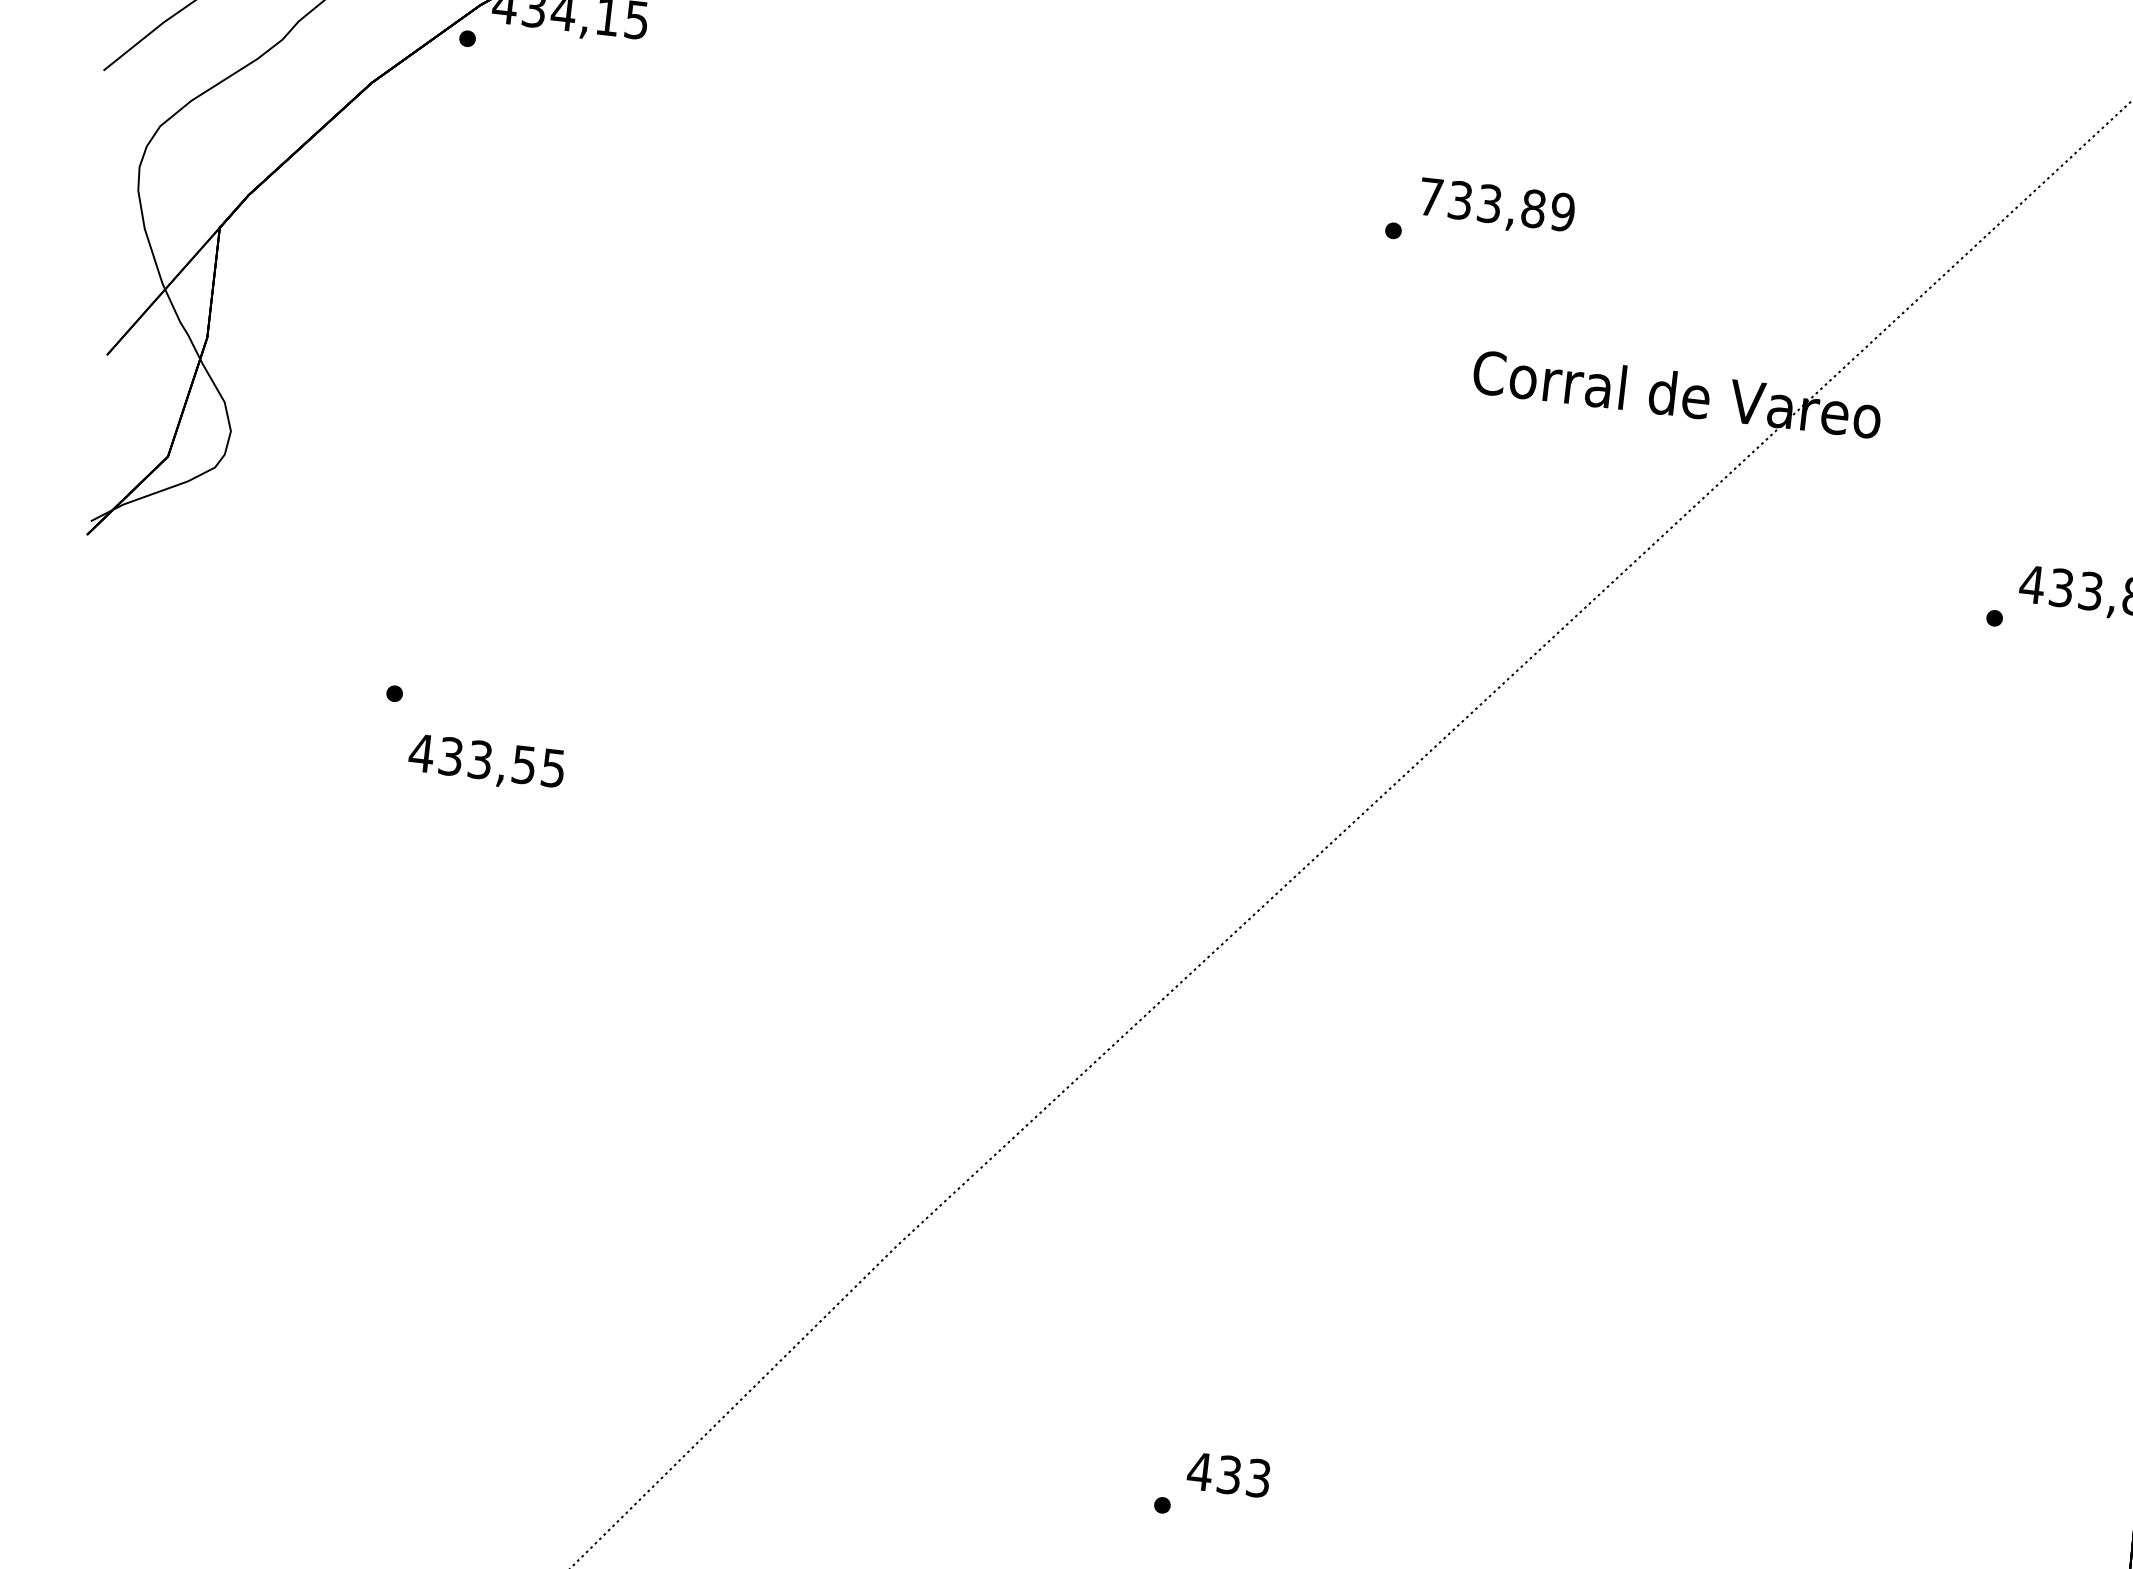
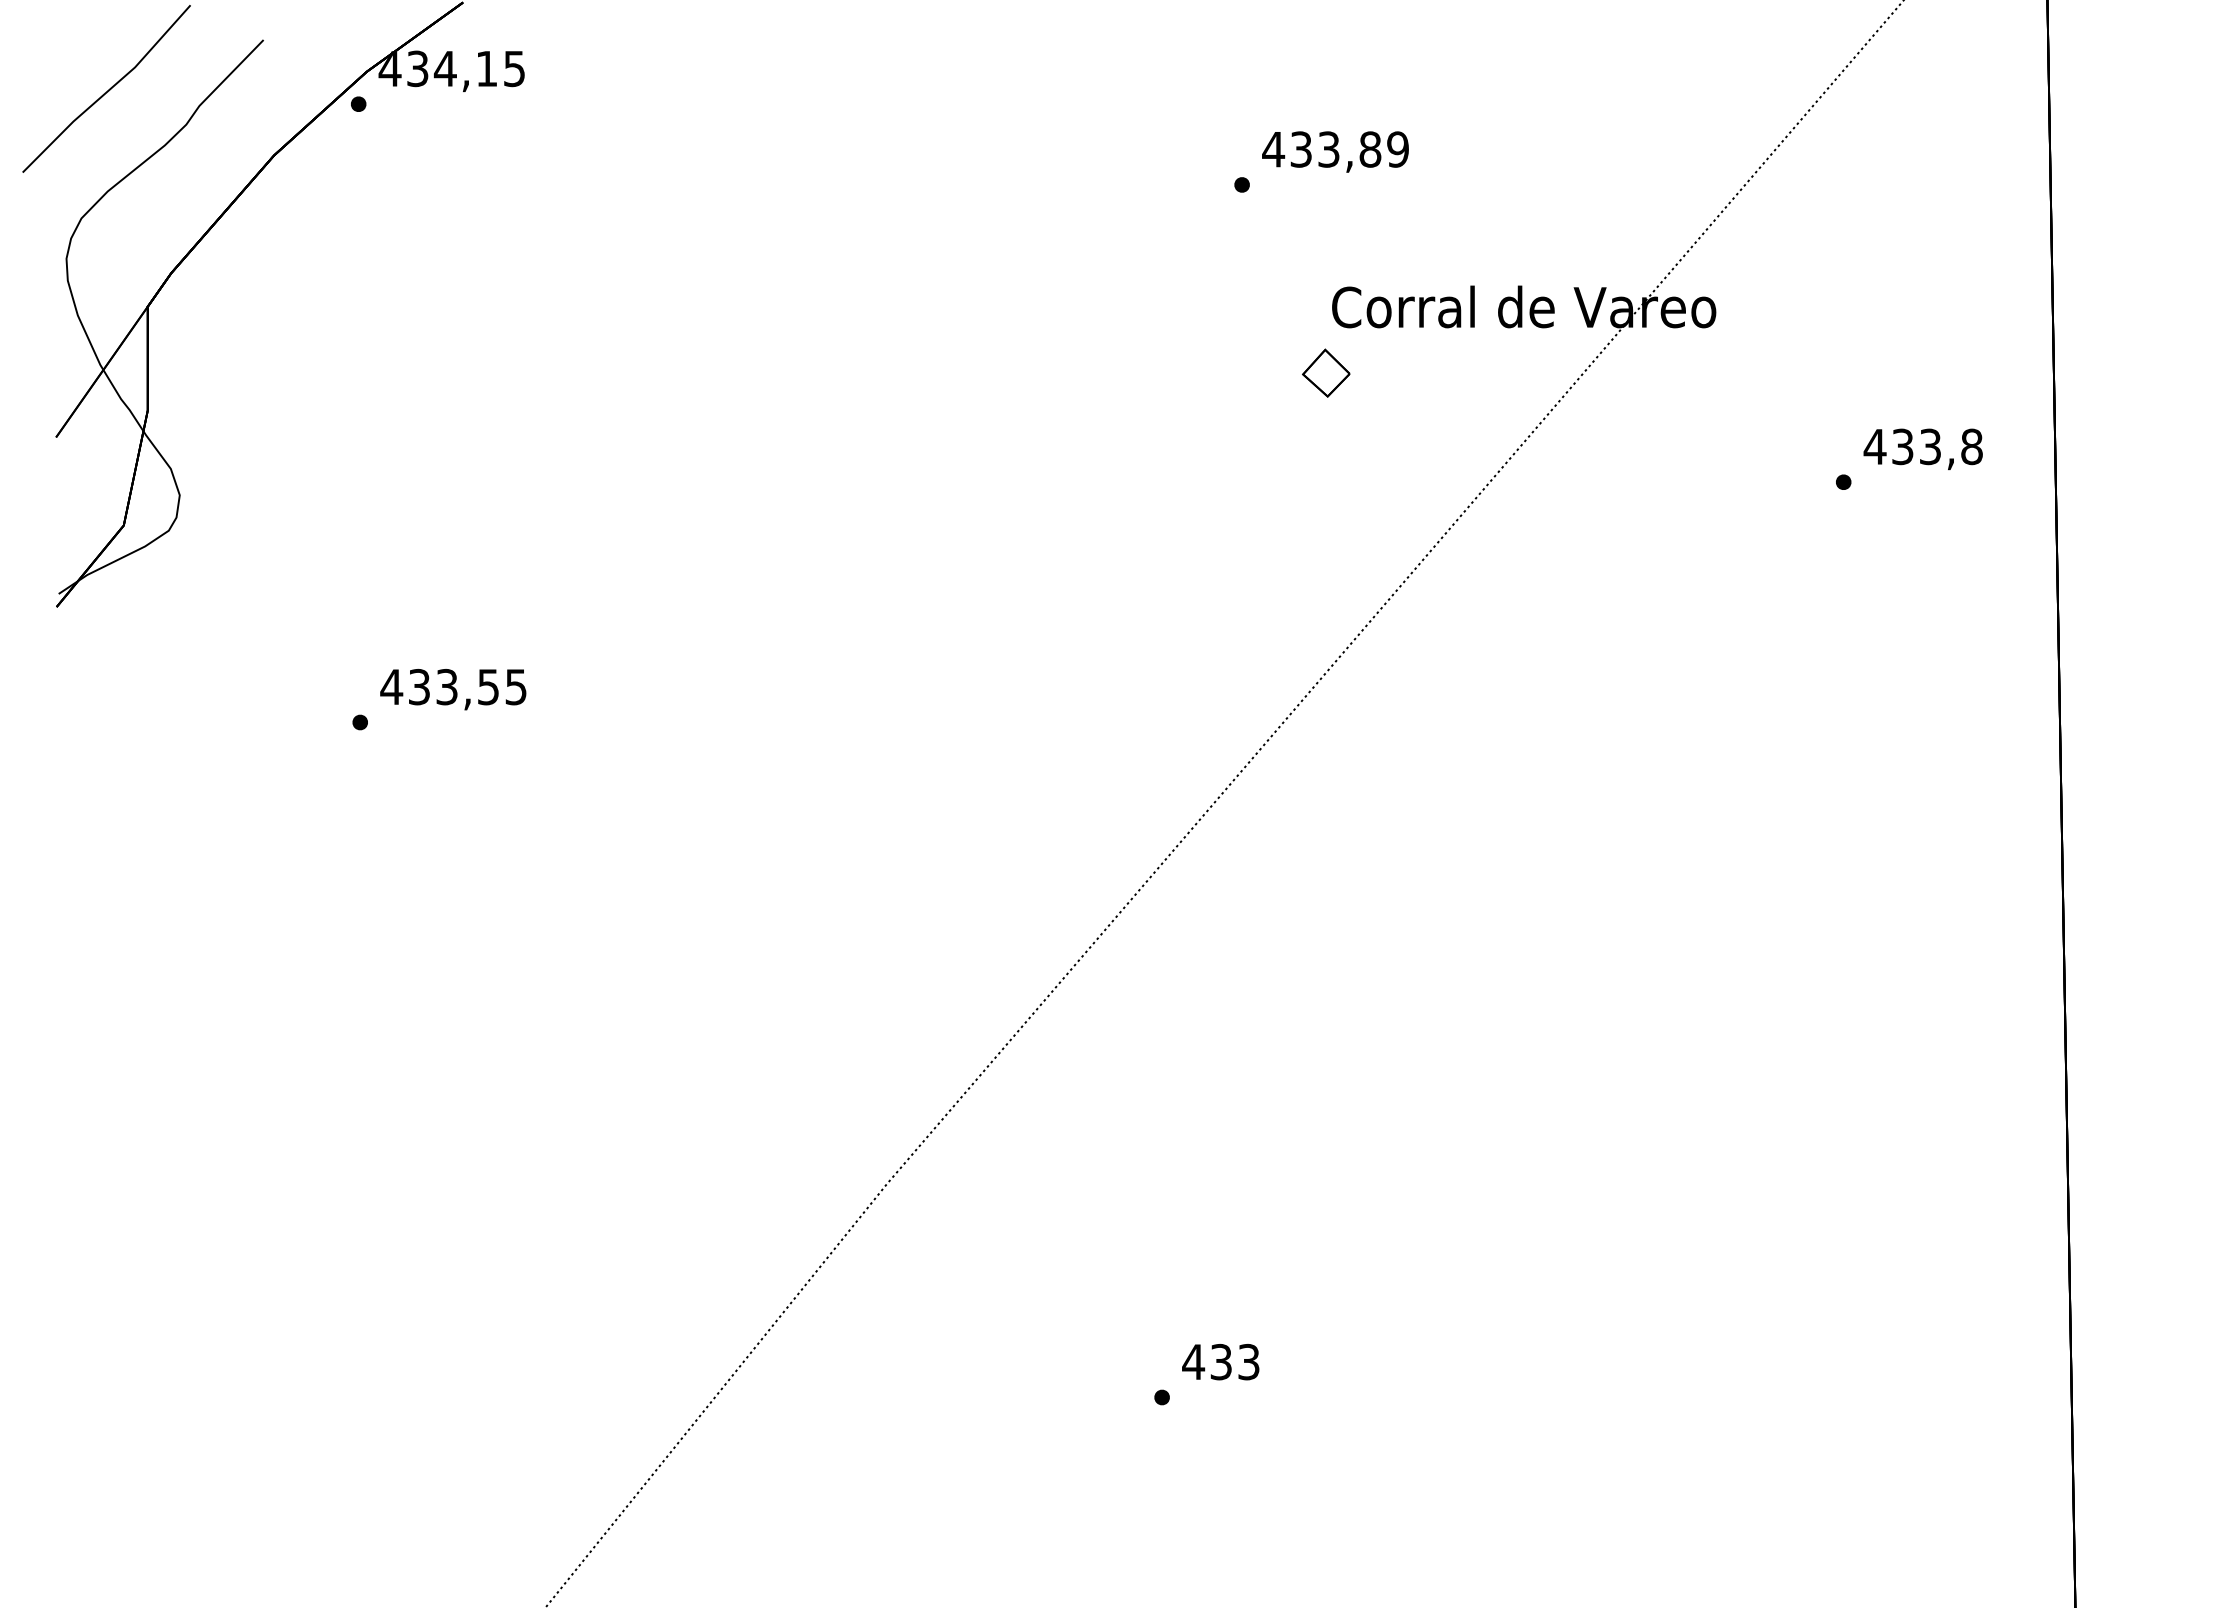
text: (1430, 197) -> (1273, 149), 733,89 -> 433,89
part: (1460, 439) -> (1326, 372), added
text: (486, 763) -> (453, 689), moved

